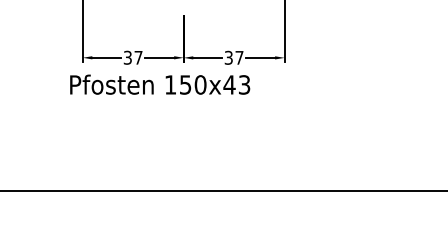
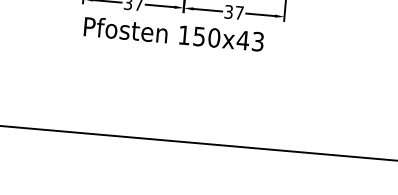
text: (160, 84) -> (174, 34), moved

